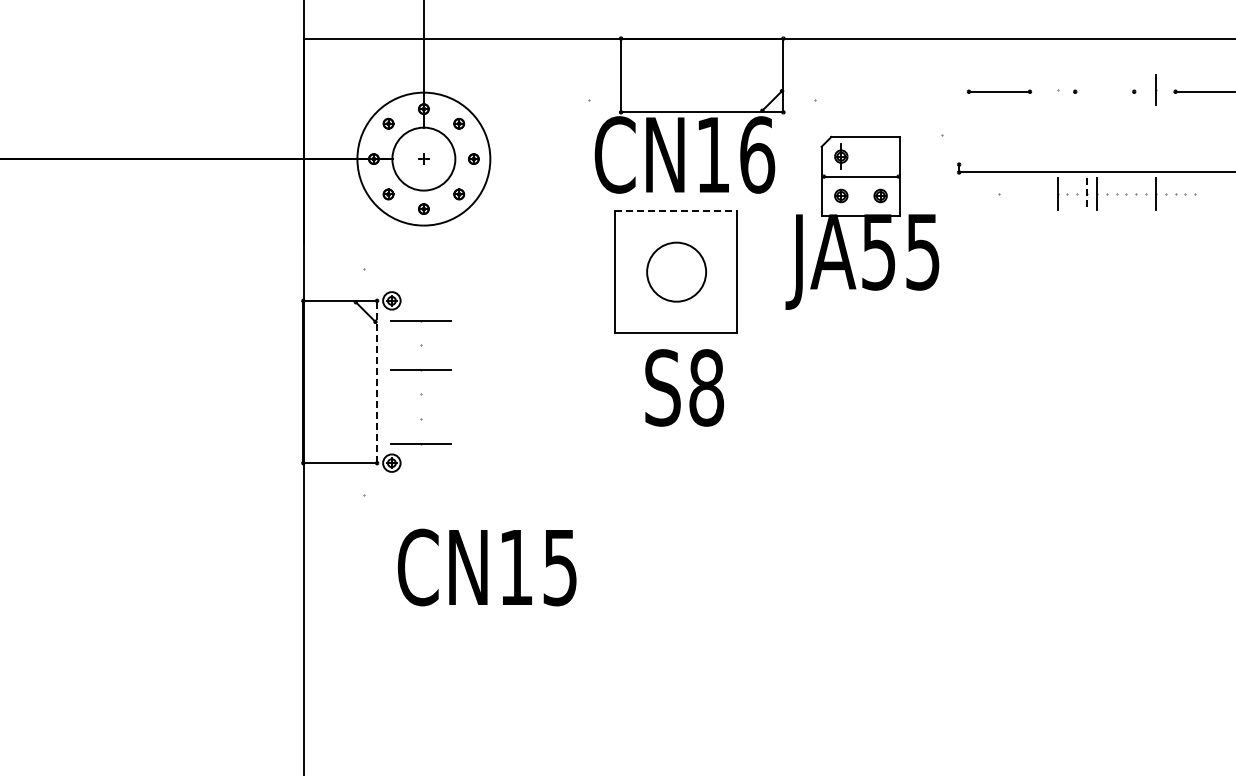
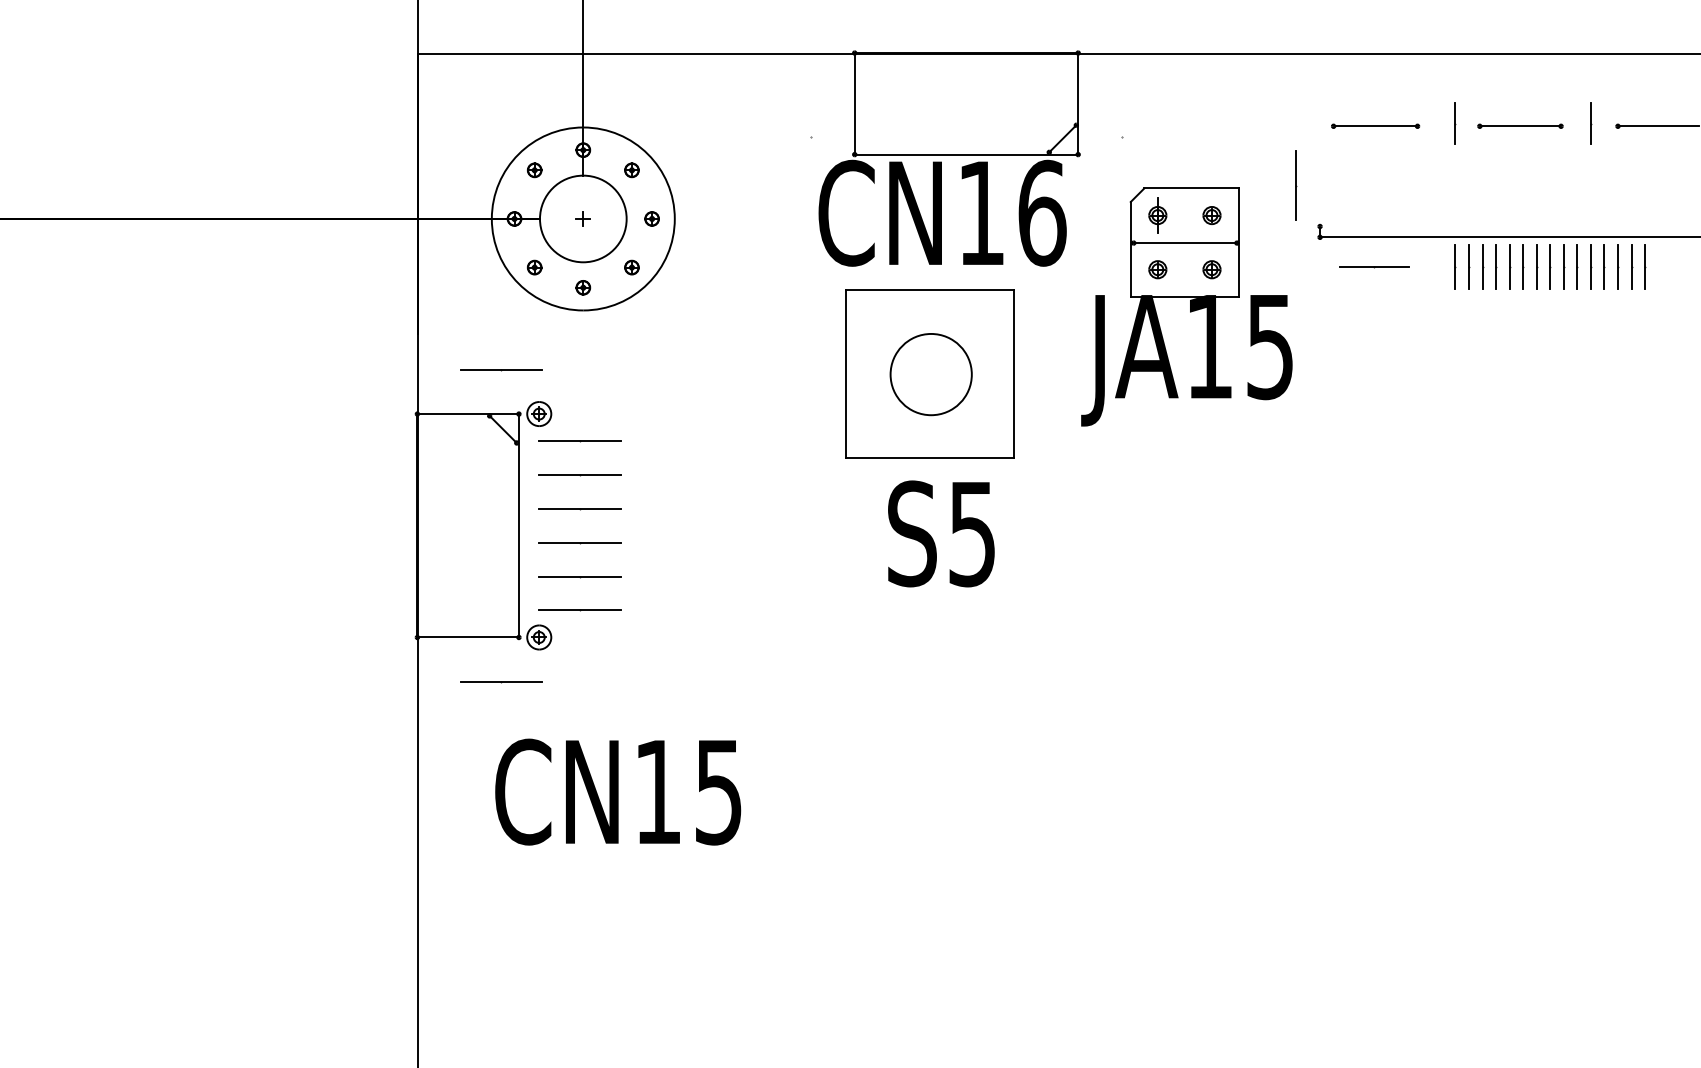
line: (1057, 89) -> (1455, 123), added
line: (1104, 91) -> (1520, 125), added
line: (941, 135) -> (1295, 186), added
part: (880, 156) -> (1211, 215), added
line: (1067, 193) -> (1469, 266), added
line: (1077, 193) -> (1482, 266), added
line: (1106, 193) -> (1522, 266), added
line: (1116, 193) -> (1536, 266), added
line: (1126, 193) -> (1550, 266), added
line: (1136, 193) -> (1564, 266), added
line: (1146, 193) -> (1577, 266), added
line: (1165, 193) -> (1604, 266), added
line: (1175, 193) -> (1617, 266), added
line: (1185, 193) -> (1631, 266), added
line: (1195, 193) -> (1645, 266), added
line: (998, 194) -> (1374, 267), added
line: (1087, 194) -> (1496, 267), dashed -> solid
line: (675, 210) -> (929, 289), dashed -> solid
text: (878, 252) -> (1209, 347), JA55 -> JA15
line: (363, 268) -> (500, 369), added
line: (421, 345) -> (580, 475), added
line: (377, 381) -> (519, 525), dashed -> solid
text: (706, 387) -> (972, 533), S8 -> S5
line: (421, 394) -> (580, 542), added
line: (421, 418) -> (580, 575), added
line: (363, 495) -> (500, 681), added
text: (487, 567) -> (618, 792), moved

